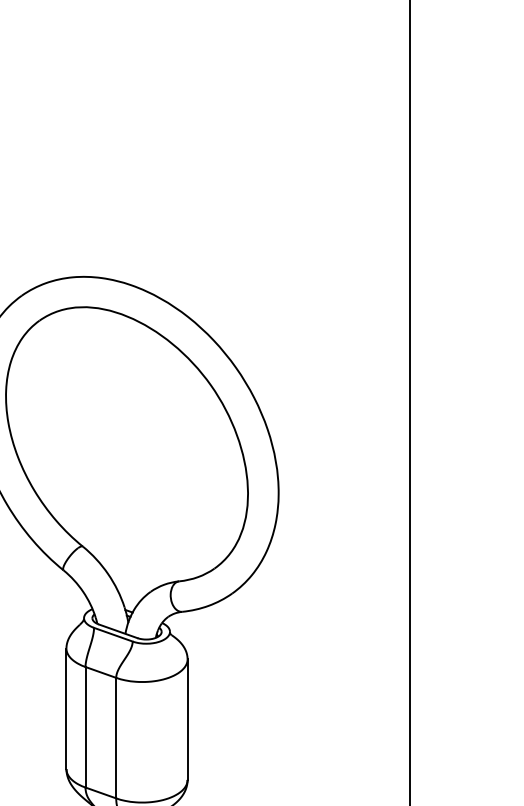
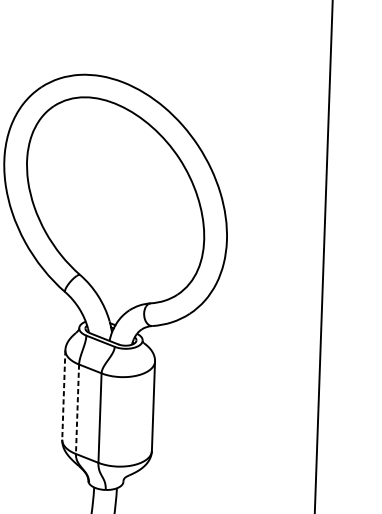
line: (66, 709) -> (63, 395), solid -> dashed
line: (85, 727) -> (77, 409), solid -> dashed

